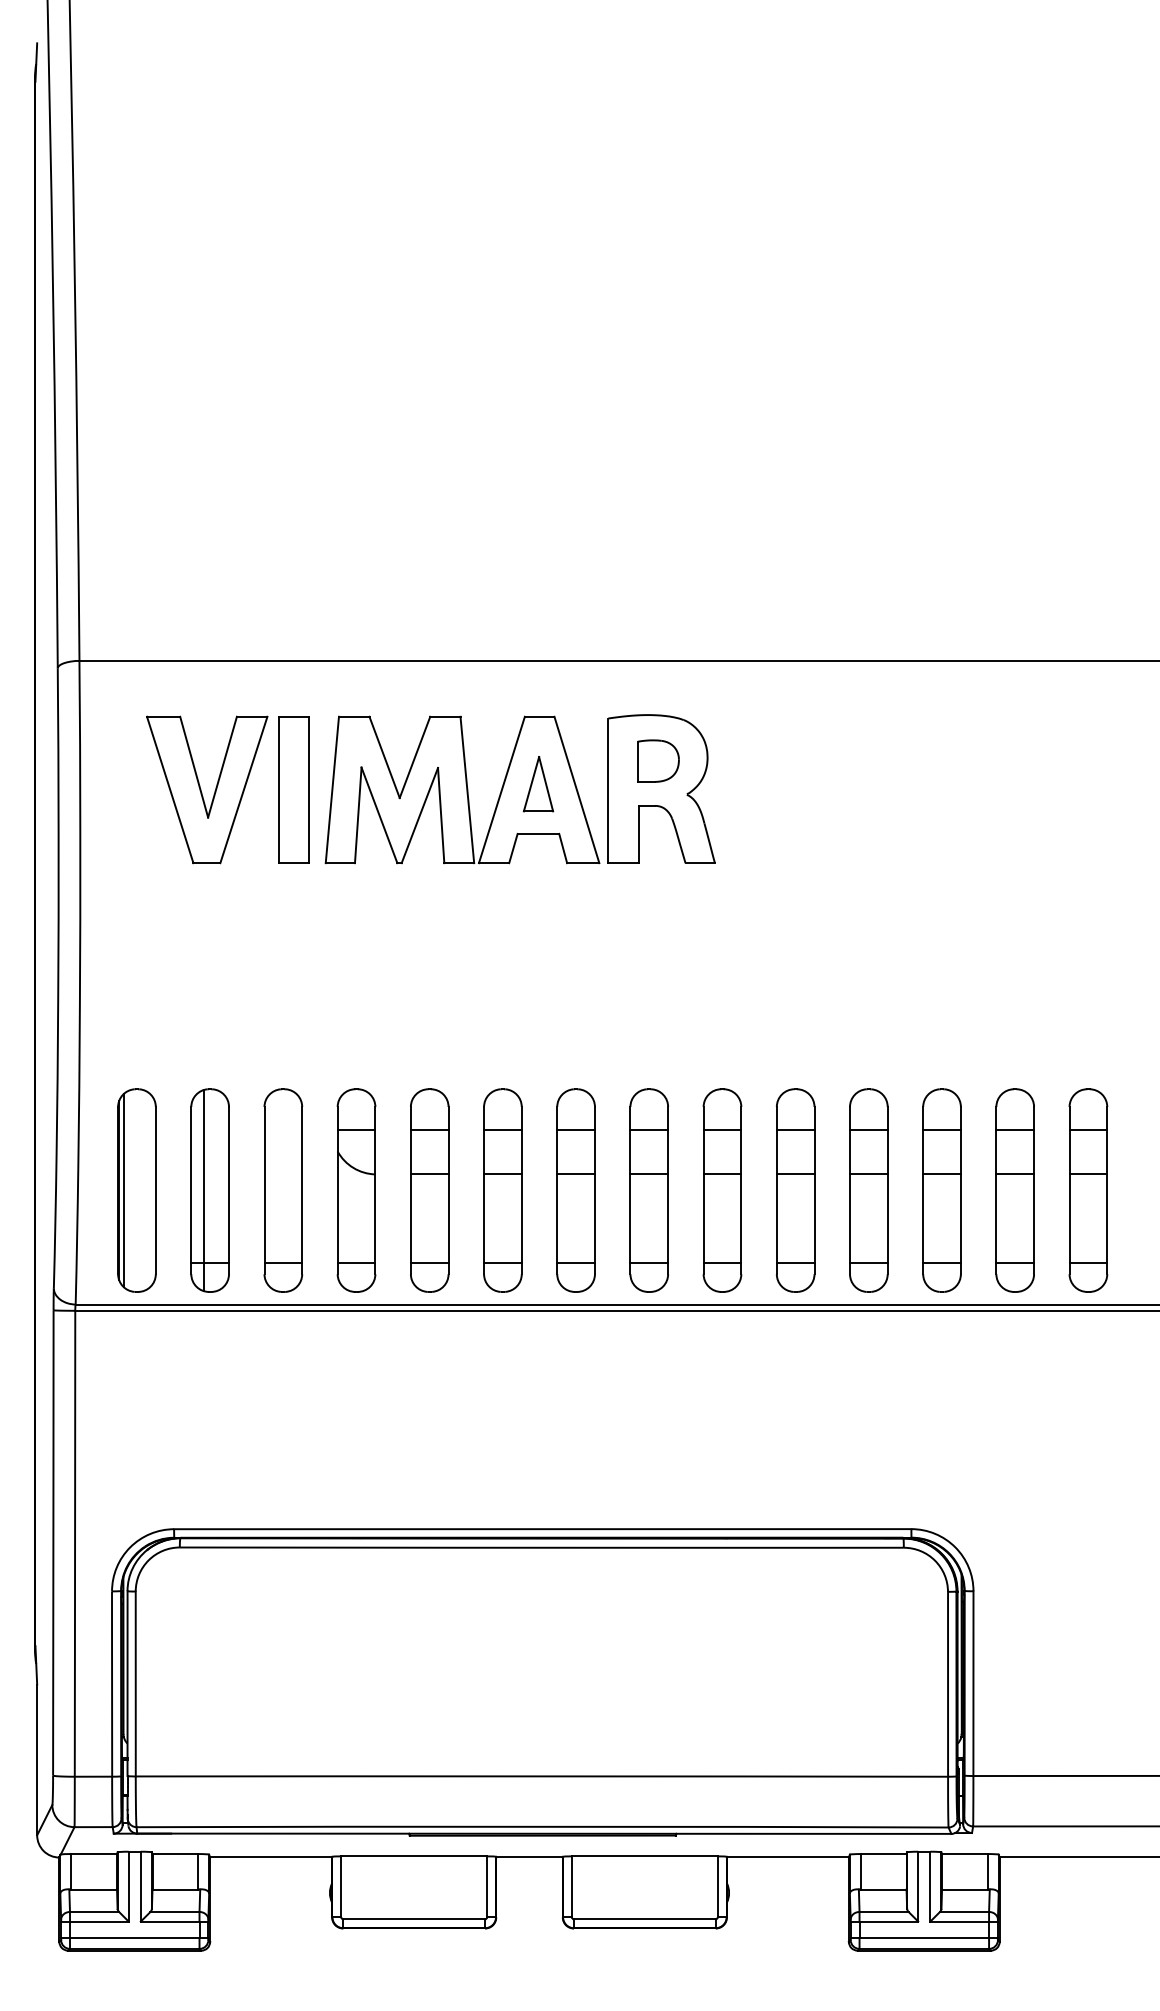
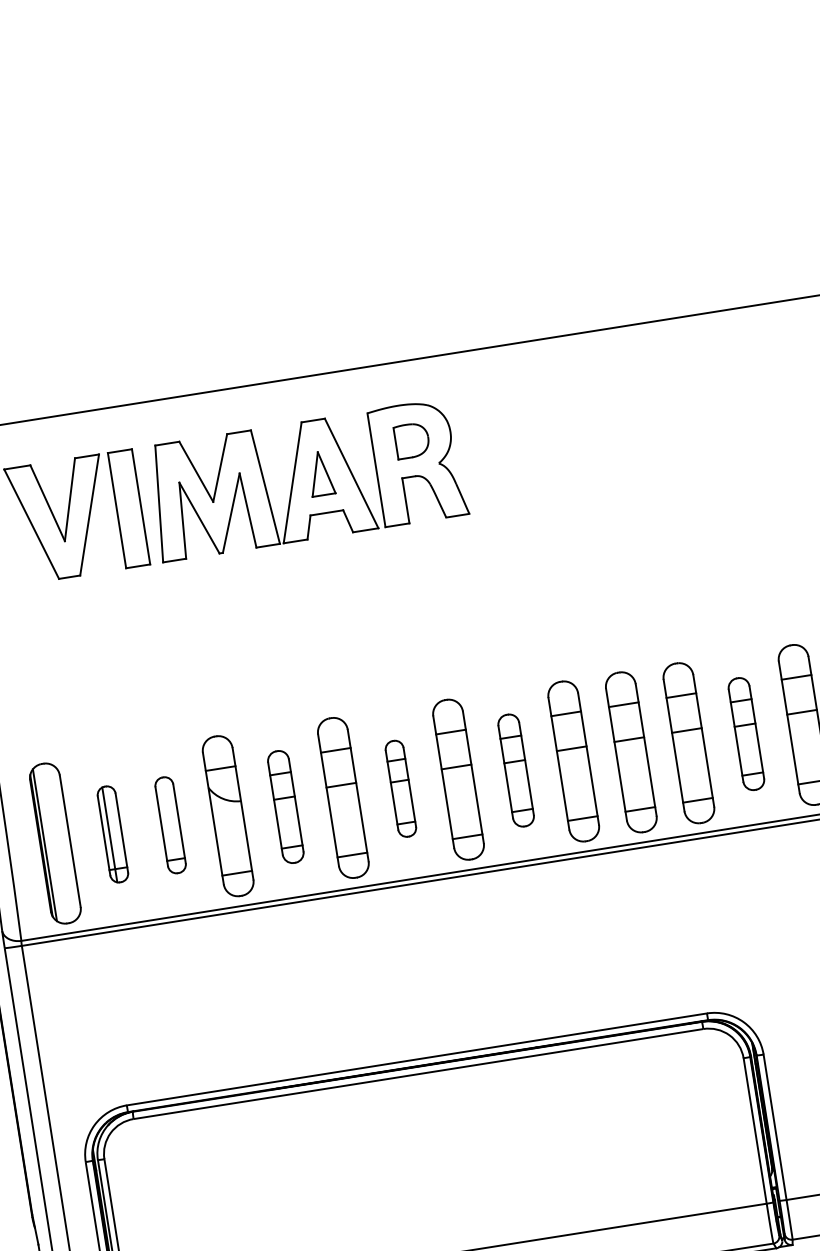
part: (209, 1190) -> (112, 834), size x0.6
part: (283, 1190) -> (170, 825), size x0.6
part: (429, 1190) -> (285, 807), size x0.7
part: (575, 1190) -> (400, 788), size x0.6
part: (722, 1190) -> (516, 770), size x0.7
part: (1014, 1190) -> (745, 734), size x0.7

